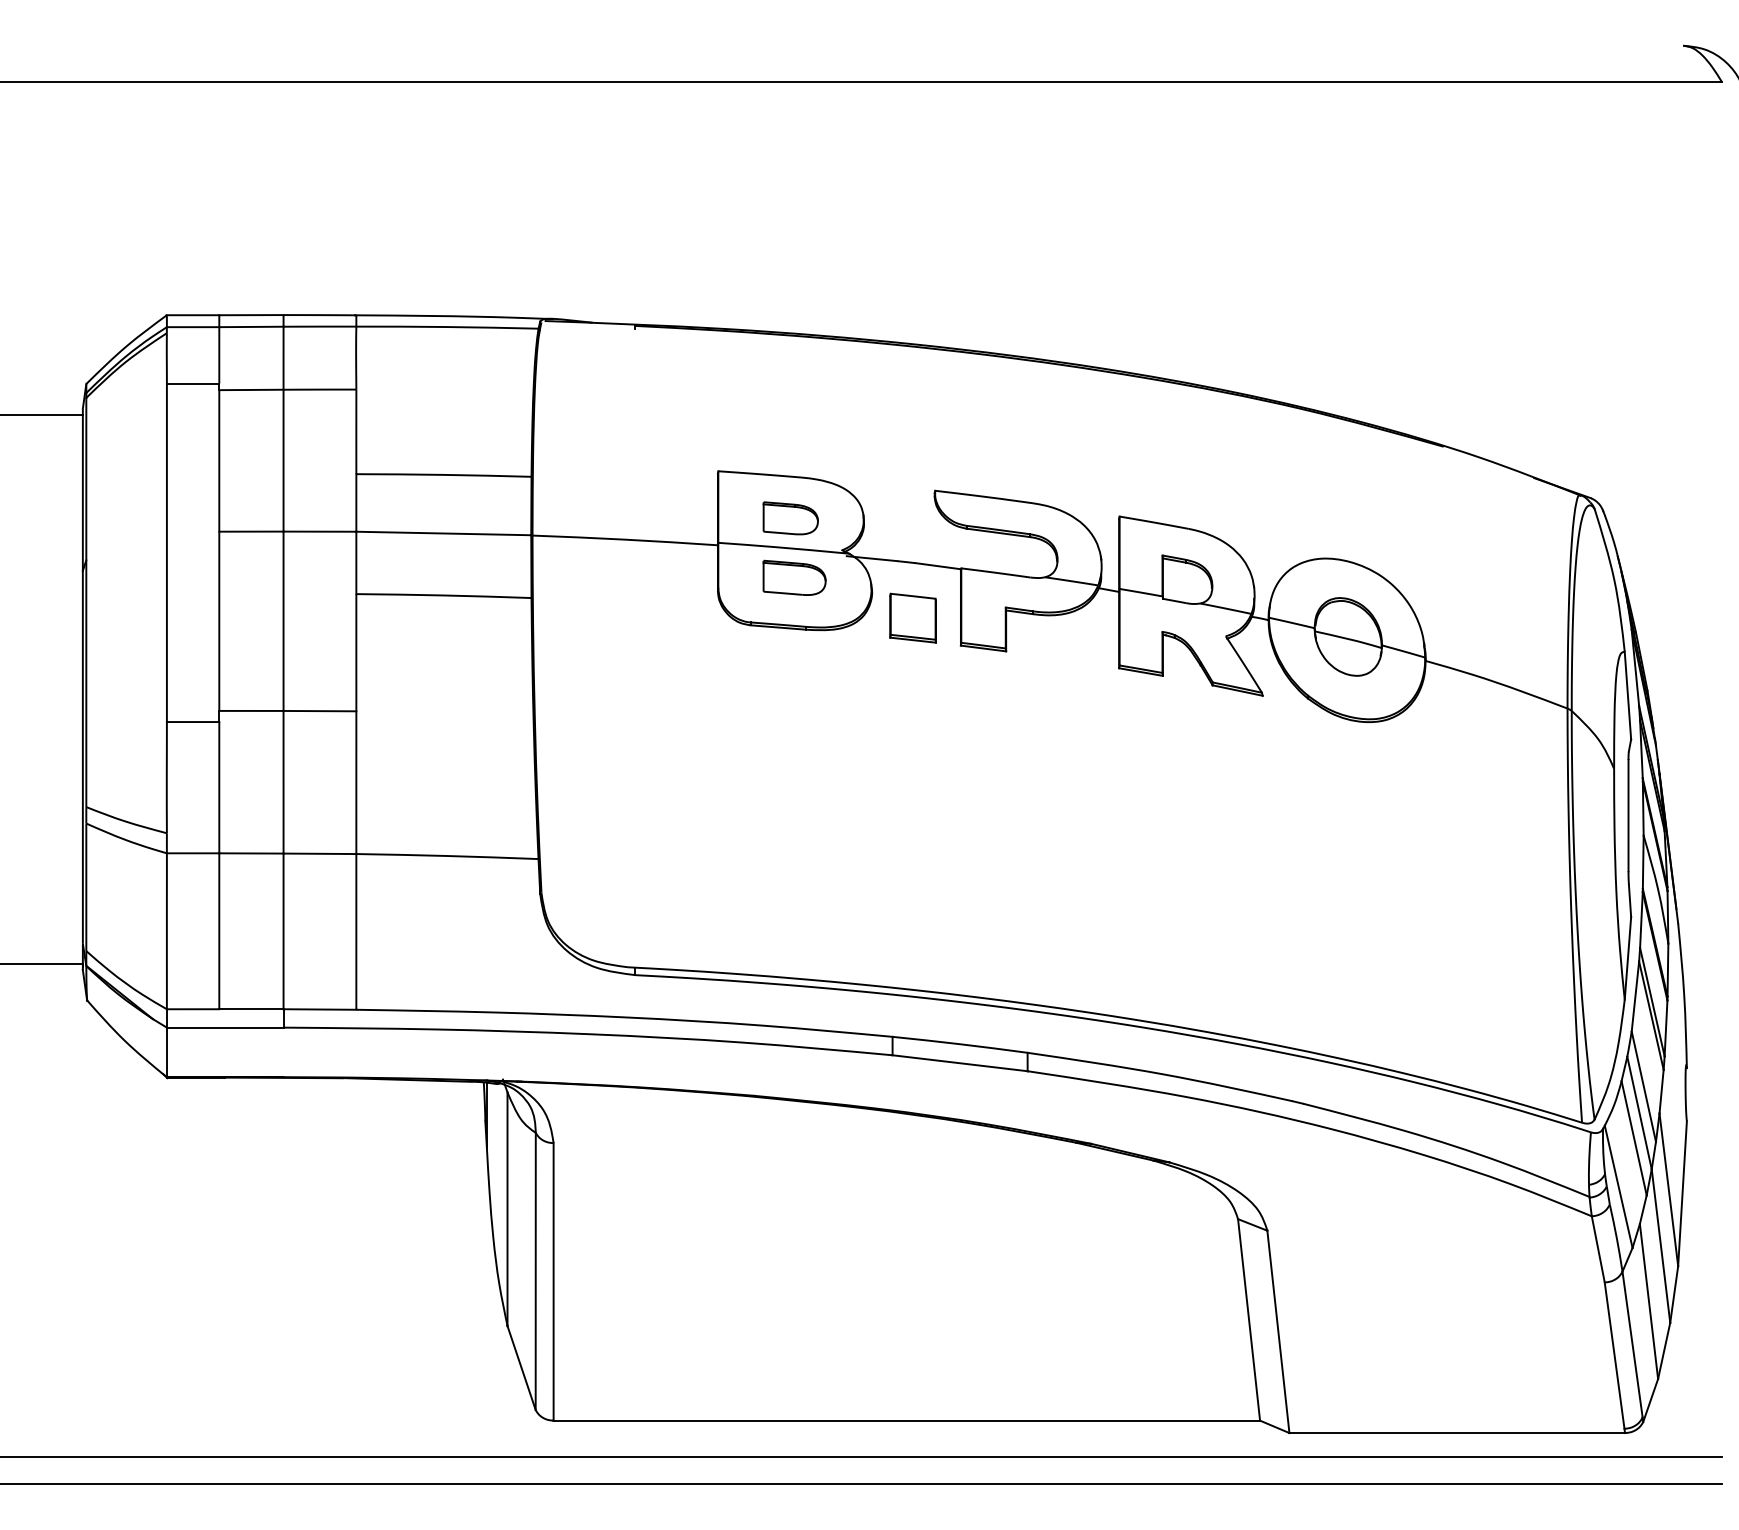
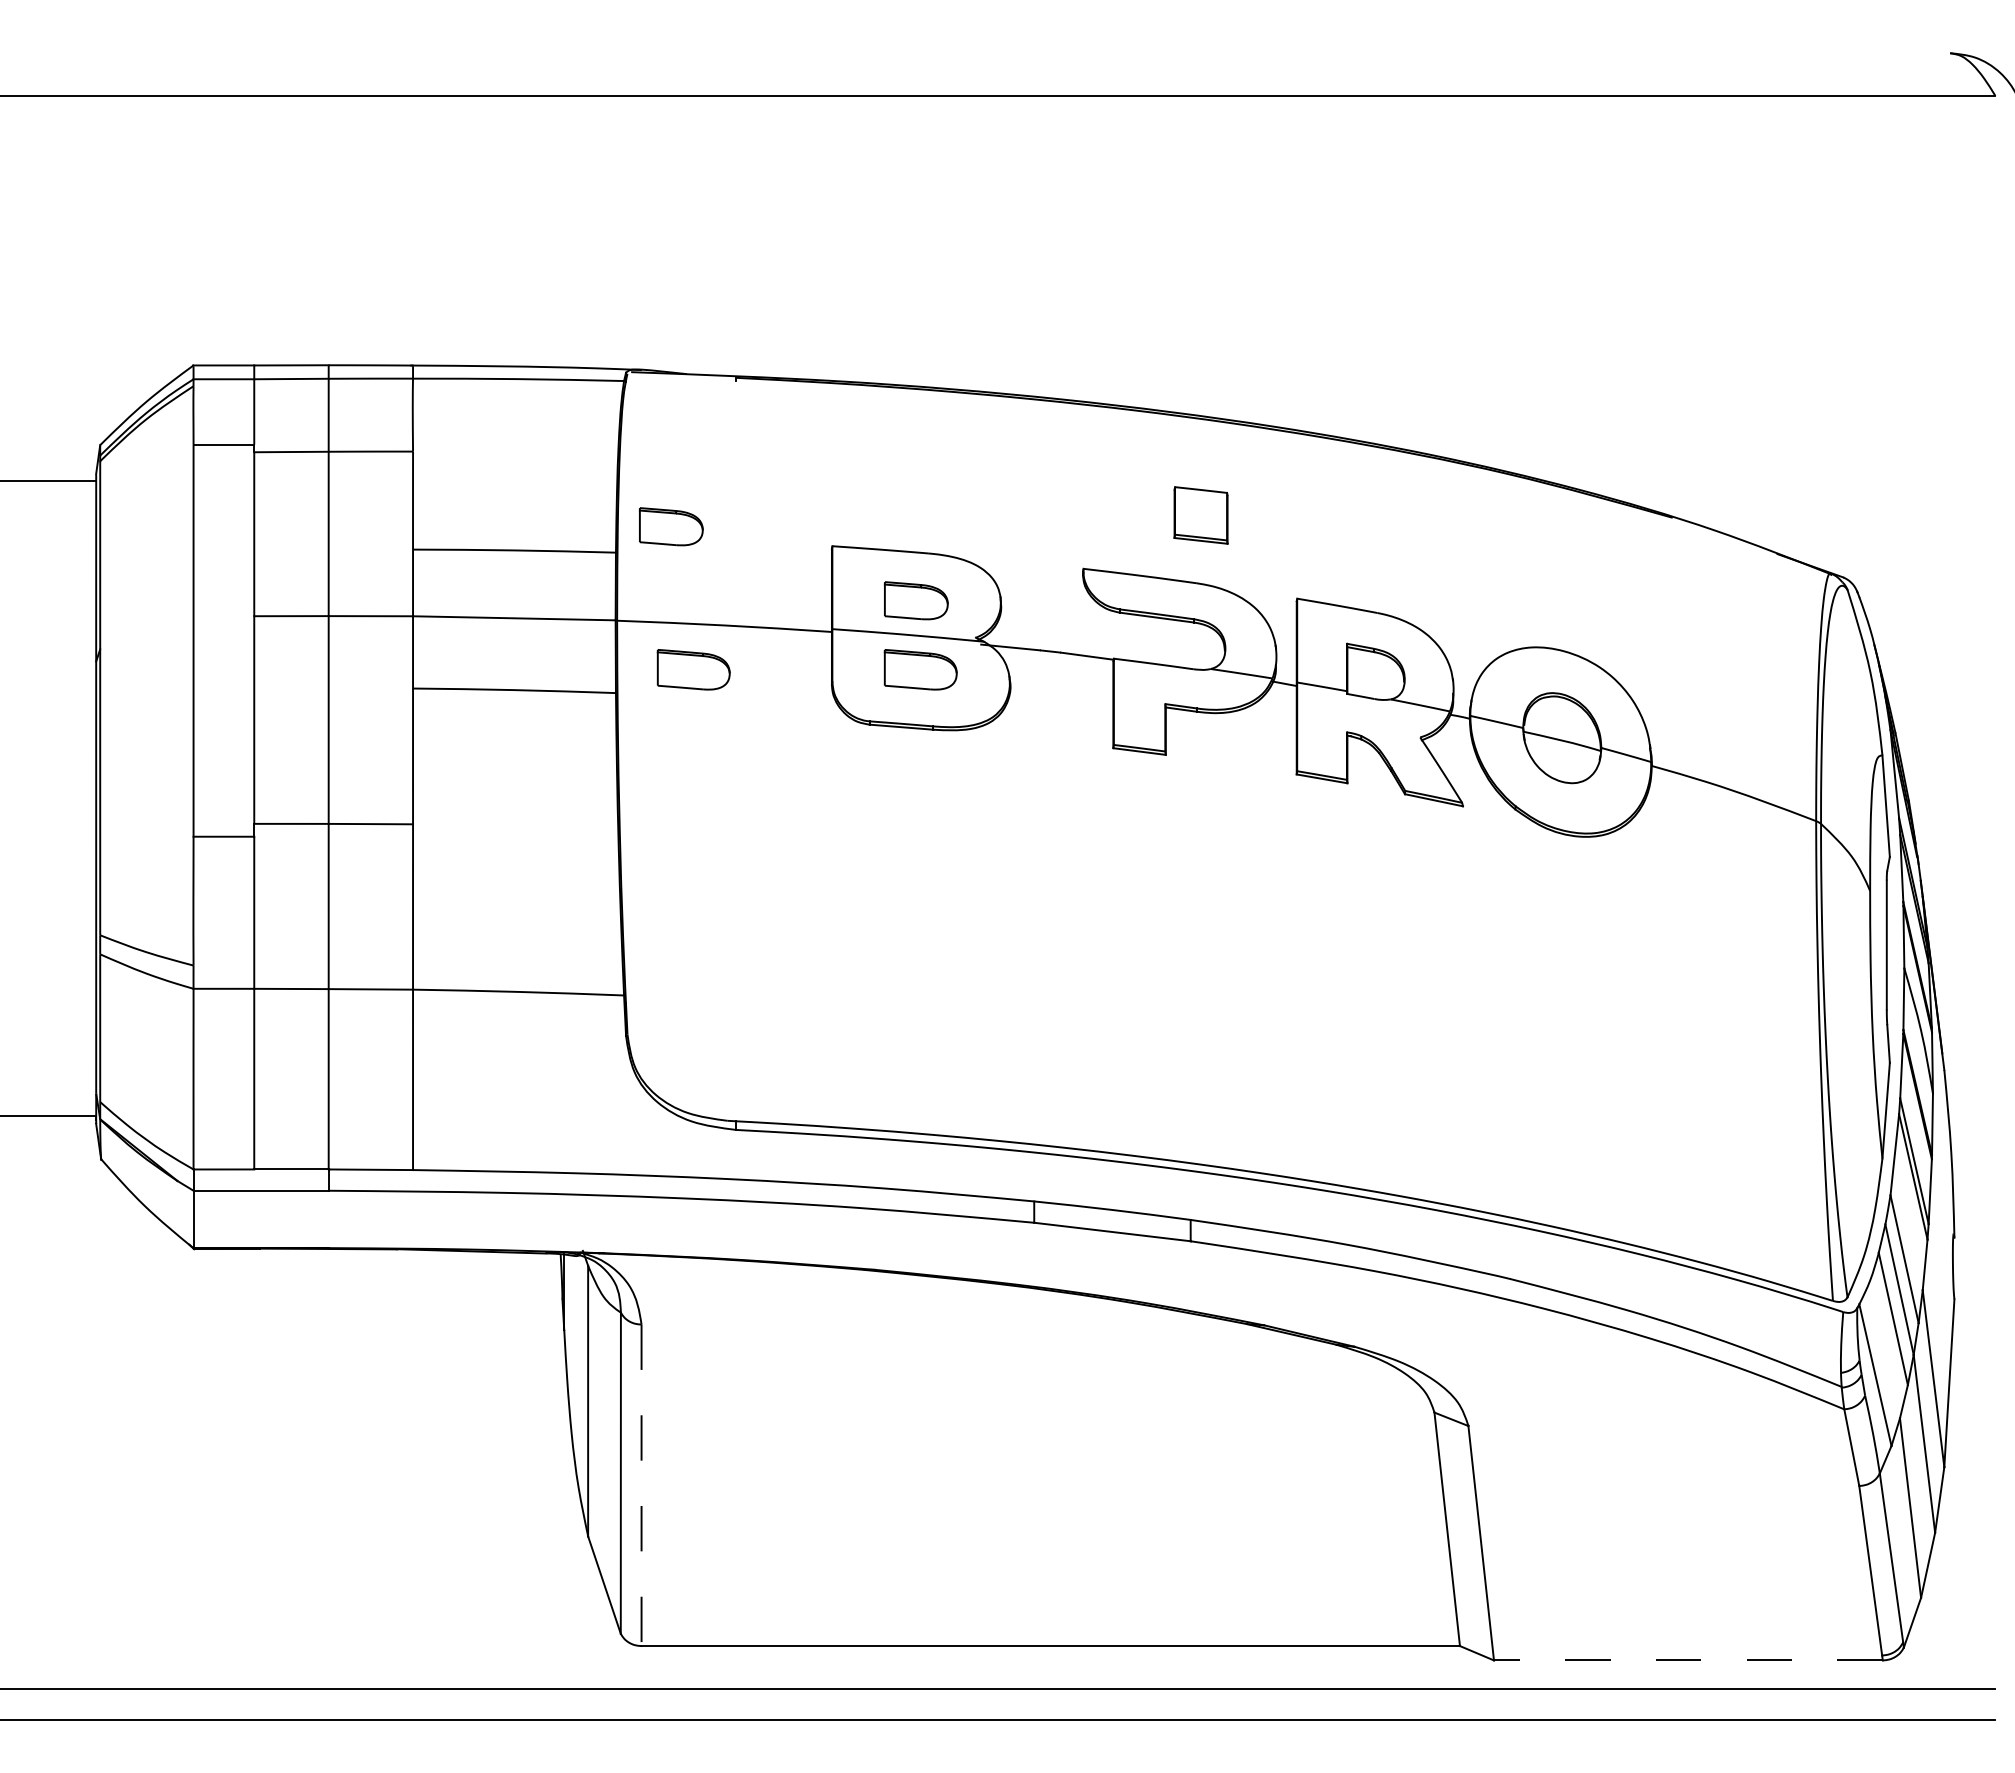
part: (578, 454) -> (670, 526), added
part: (598, 577) -> (693, 669), added
part: (912, 618) -> (1200, 515), moved
line: (553, 1282) -> (641, 1485), solid -> dashed
line: (1456, 1433) -> (1687, 1660), solid -> dashed

